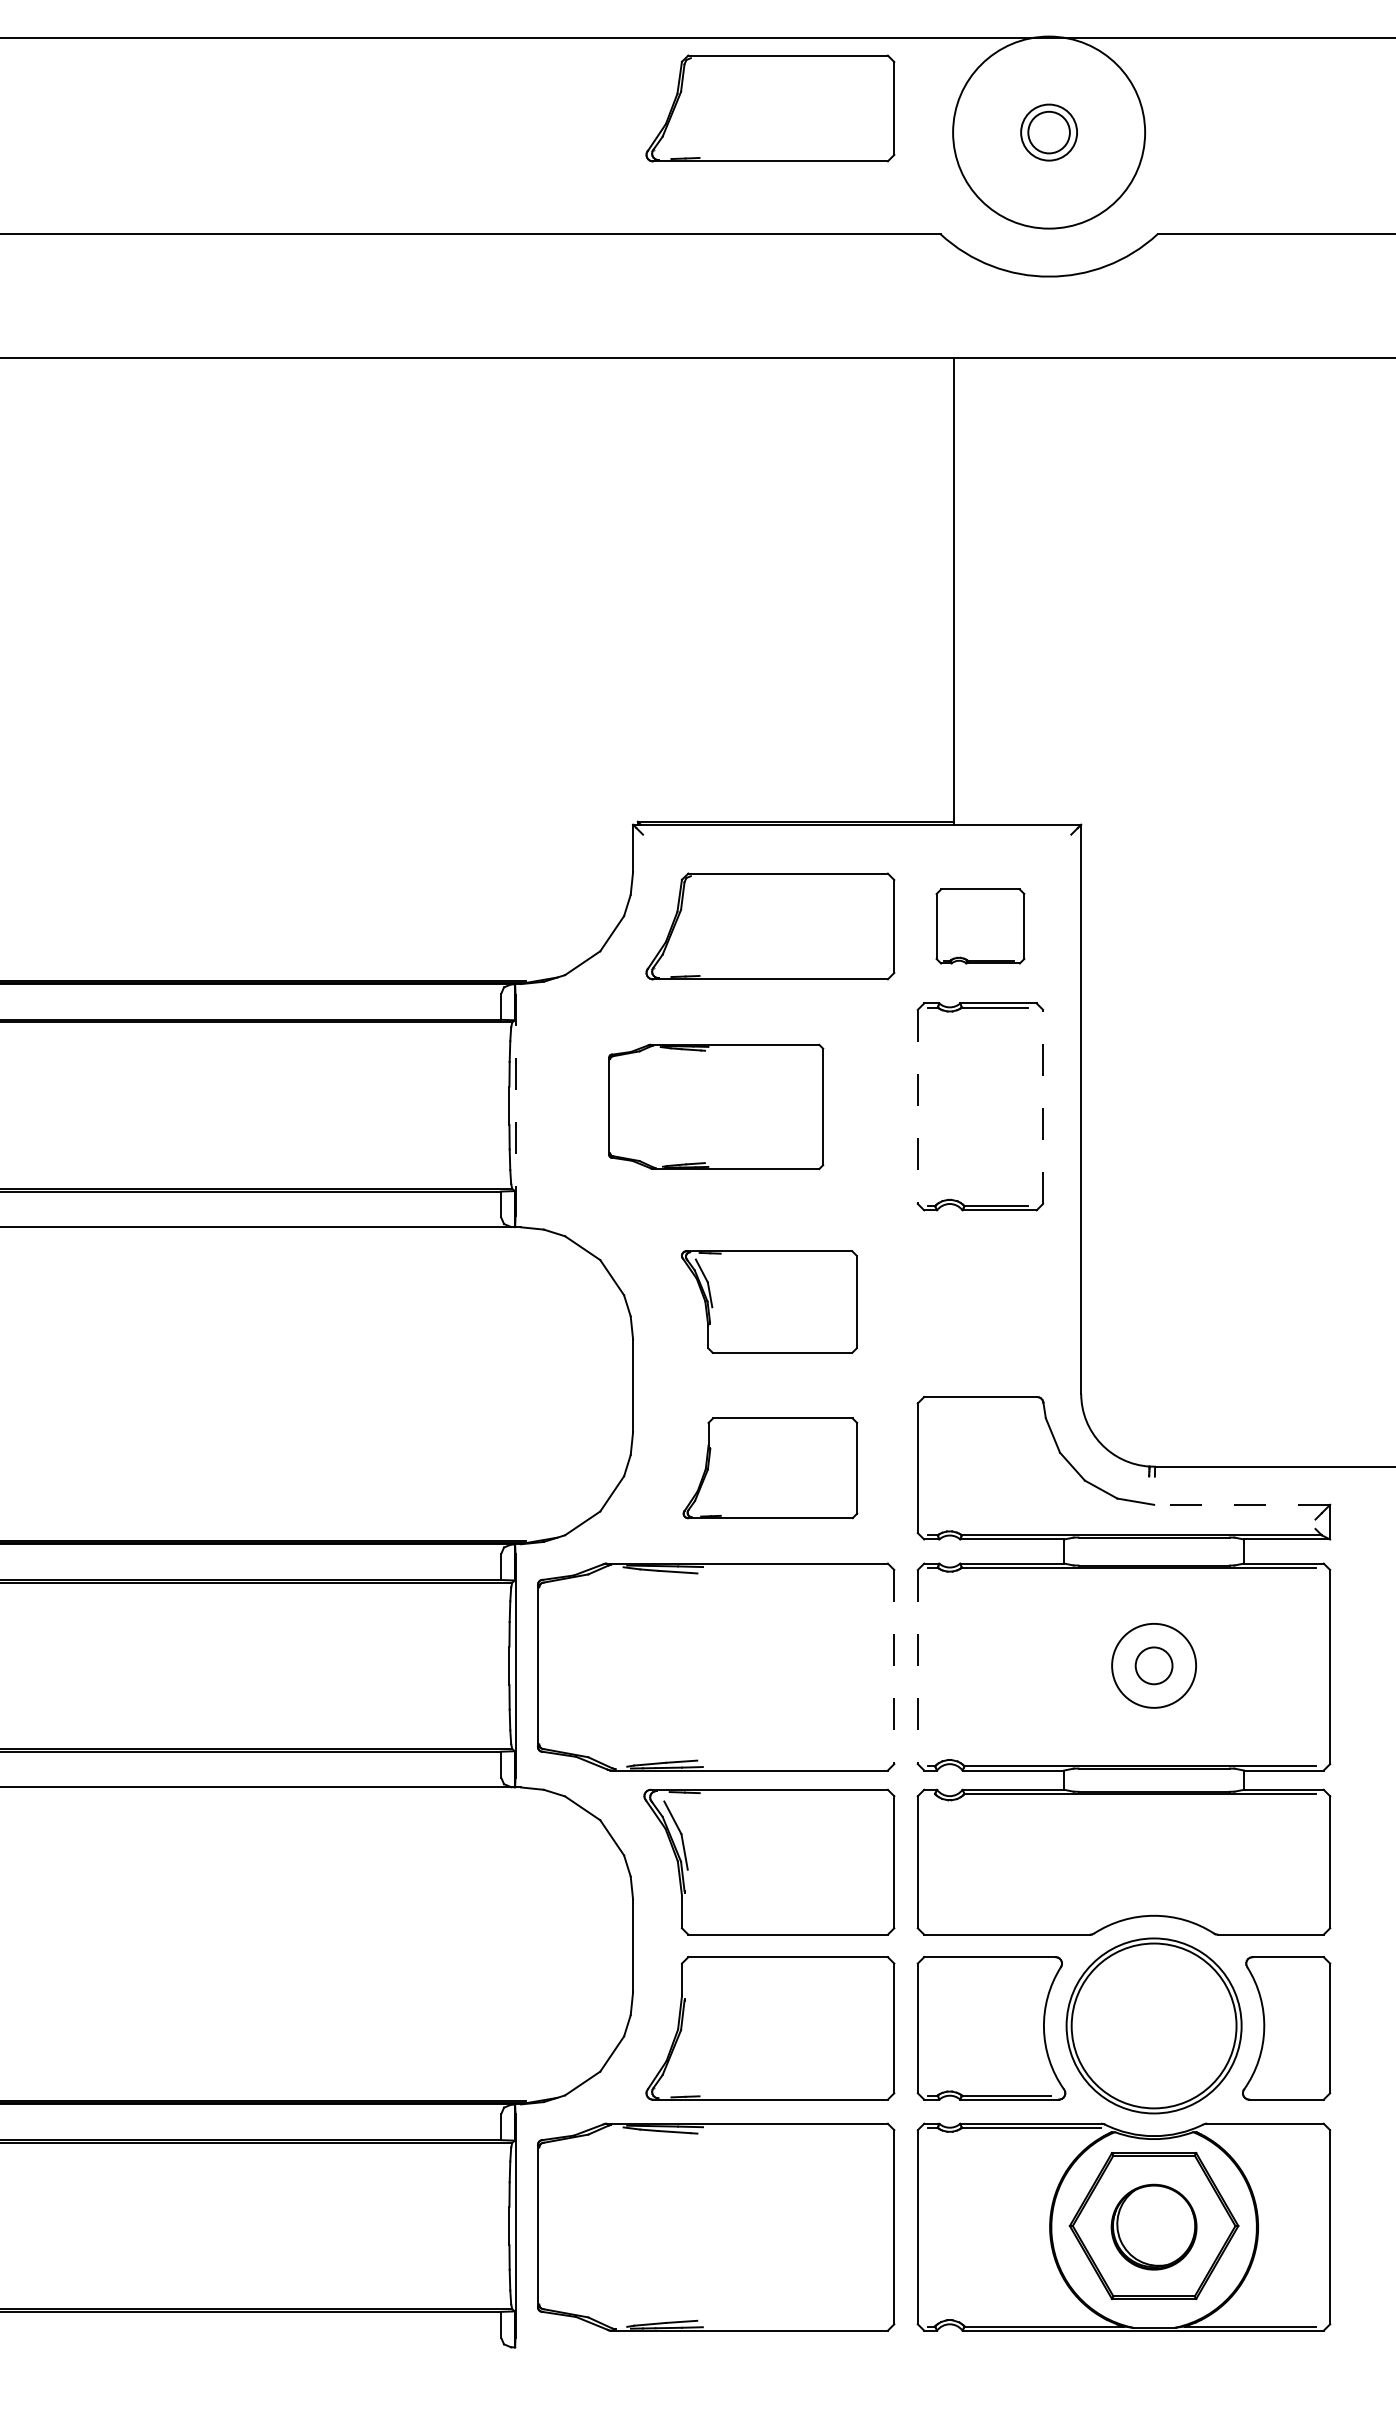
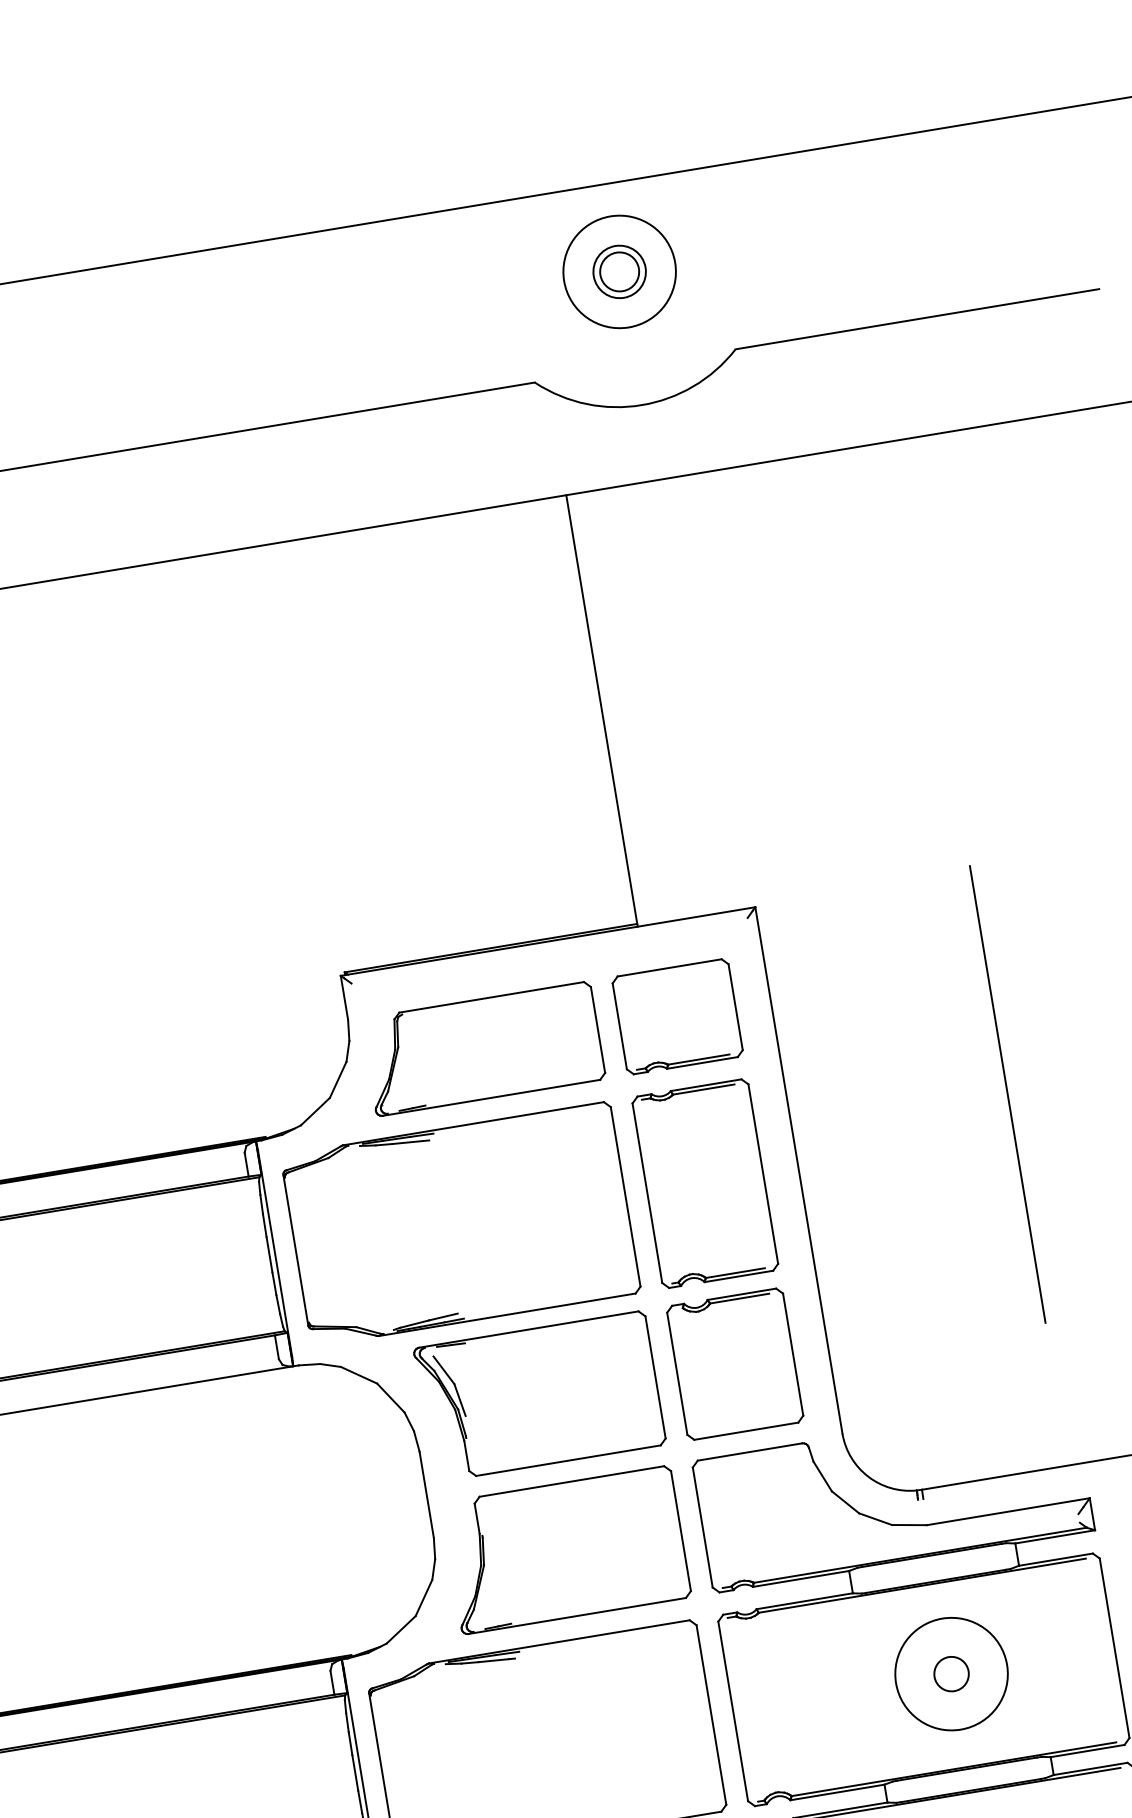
part: (770, 108) -> (358, 292), removed
circle: (1049, 132) -> (620, 271), size x0.62
part: (980, 926) -> (677, 1016), size x1.43
line: (1313, 1065) -> (1007, 1094), added
line: (515, 1105) -> (275, 1253), dashed -> solid
part: (716, 1106) -> (461, 1223), size x1.67
line: (1043, 1106) -> (763, 1173), dashed -> solid
line: (917, 1107) -> (647, 1193), dashed -> solid
part: (769, 1301) -> (540, 1395), size x1.43
part: (980, 1301) -> (735, 1363), added
part: (770, 1468) -> (566, 1550), size x1.43
line: (1241, 1504) -> (1007, 1511), dashed -> solid
circle: (1154, 1665) -> (951, 1673), size x1.43
line: (894, 1667) -> (711, 1715), dashed -> solid
line: (917, 1667) -> (732, 1711), dashed -> solid

